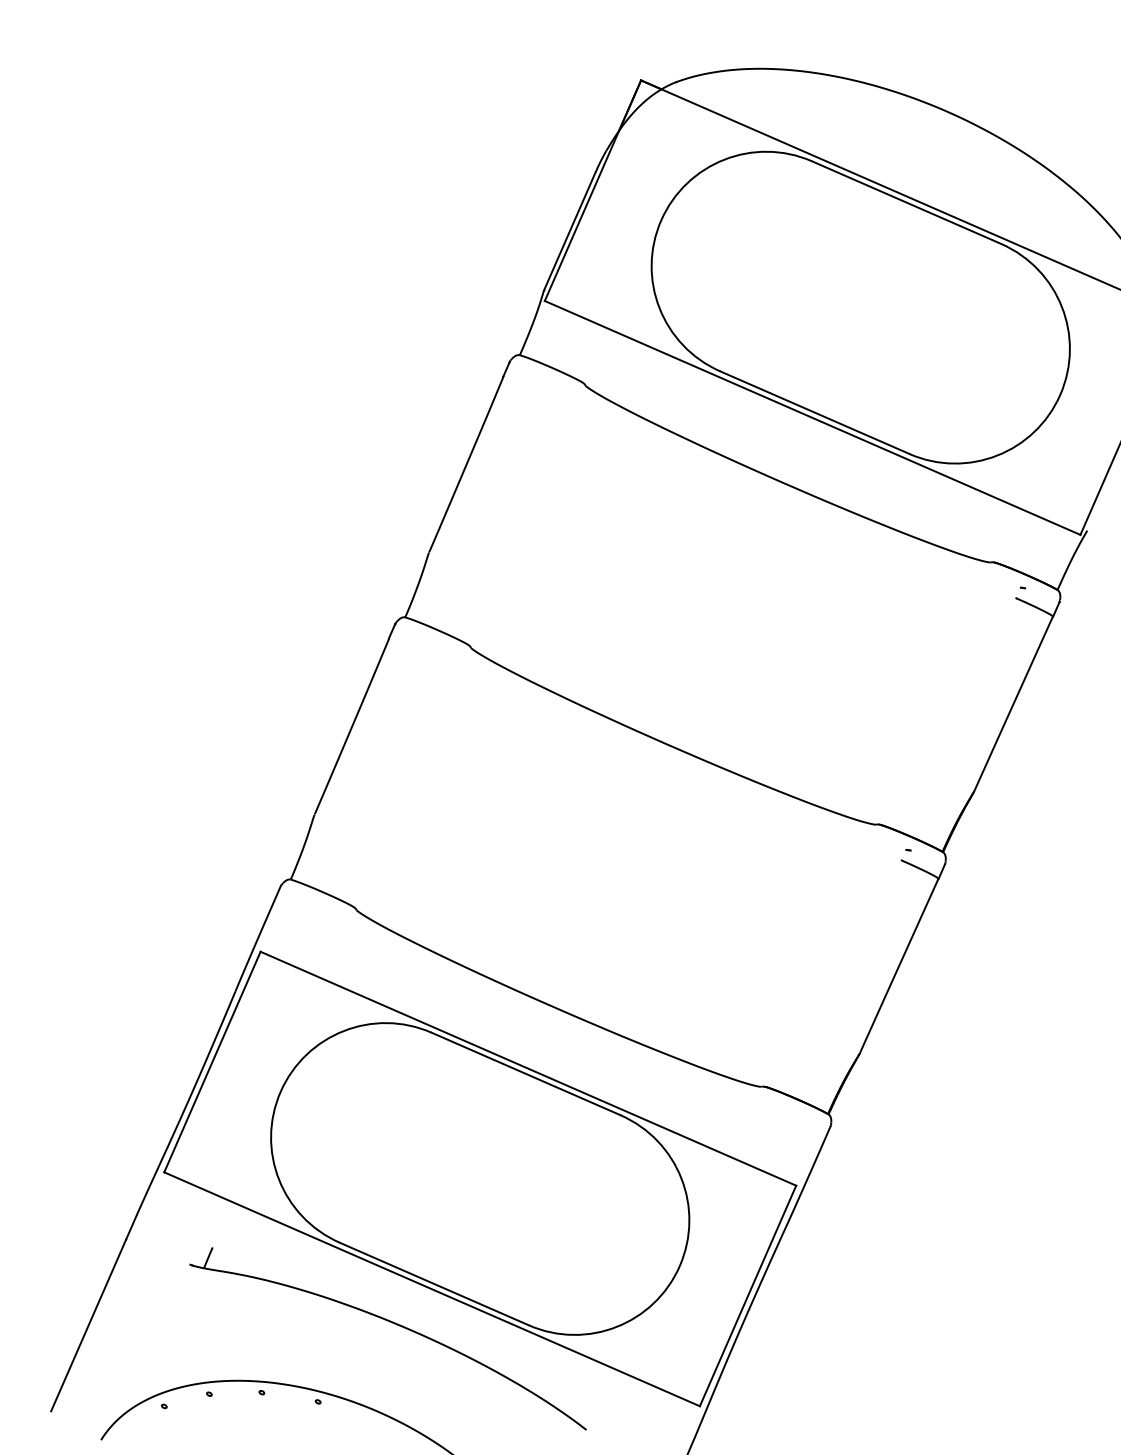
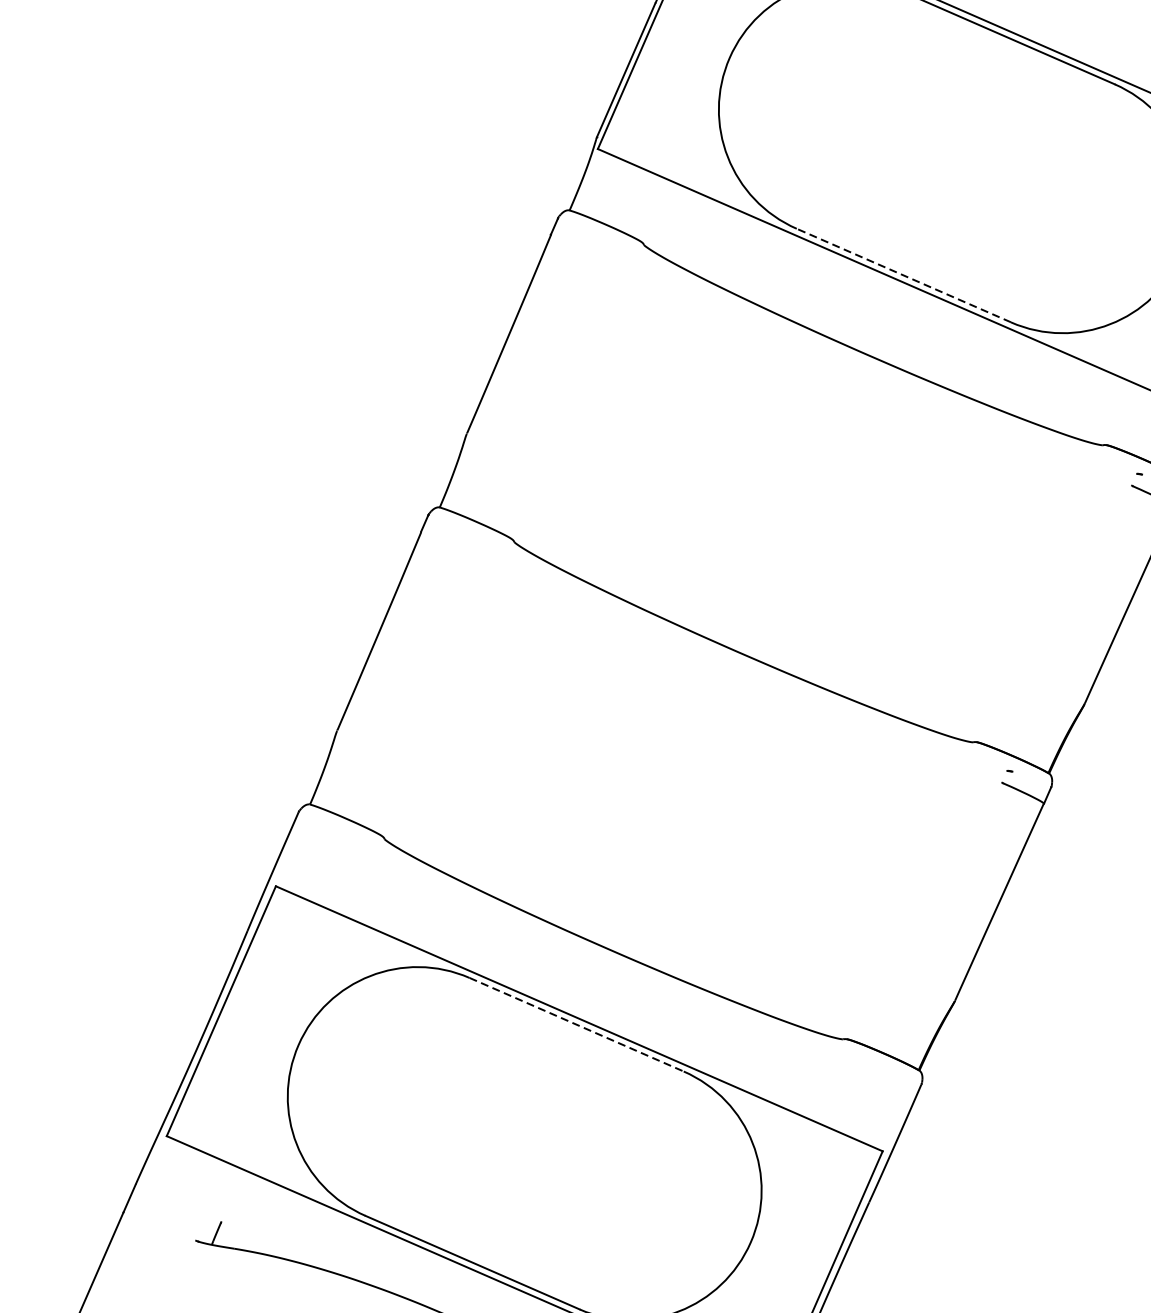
line: (814, 412) -> (903, 275), solid -> dashed
line: (526, 1074) -> (577, 1025), solid -> dashed

